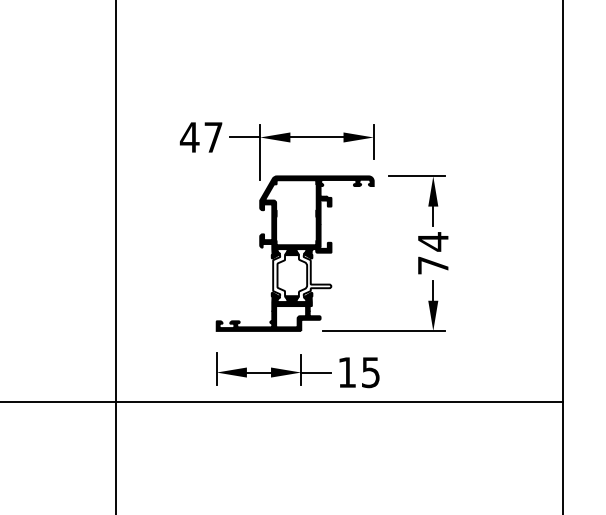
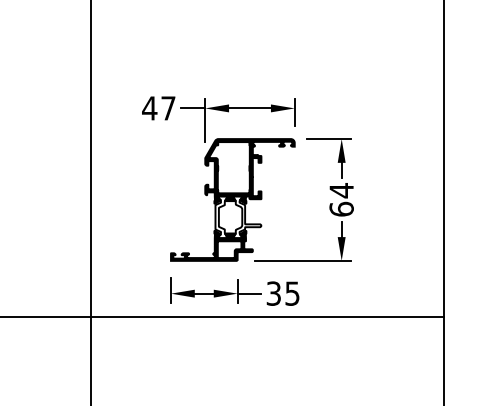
text: (433, 264) -> (341, 208), 74 -> 64
text: (346, 372) -> (273, 293), 15 -> 35

